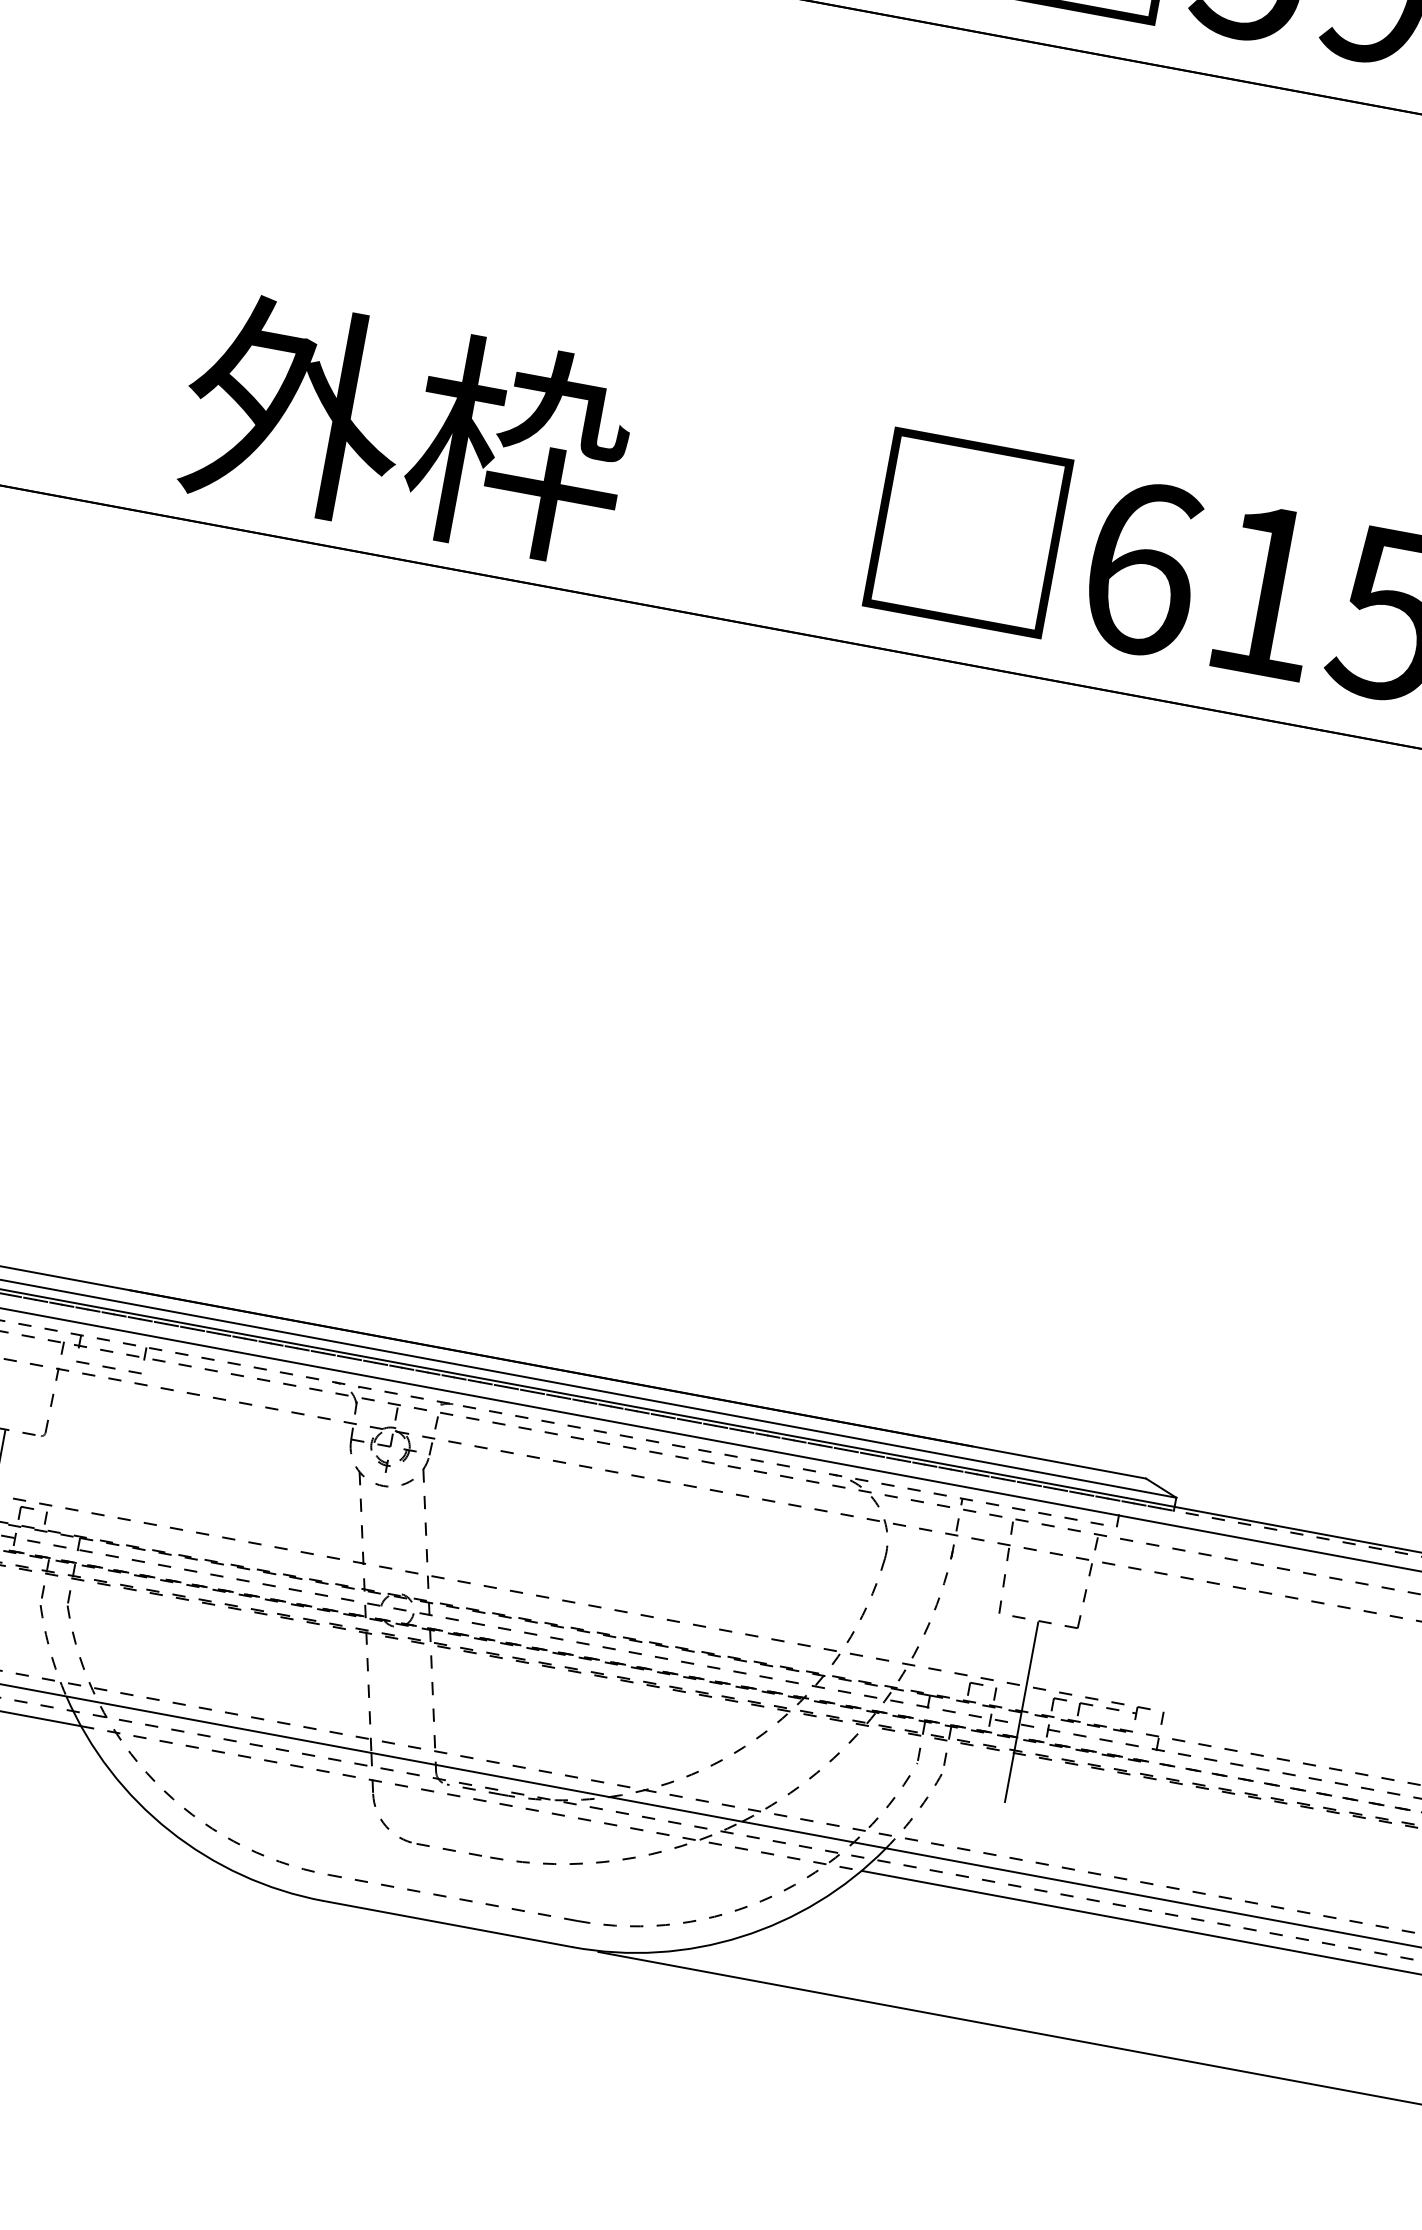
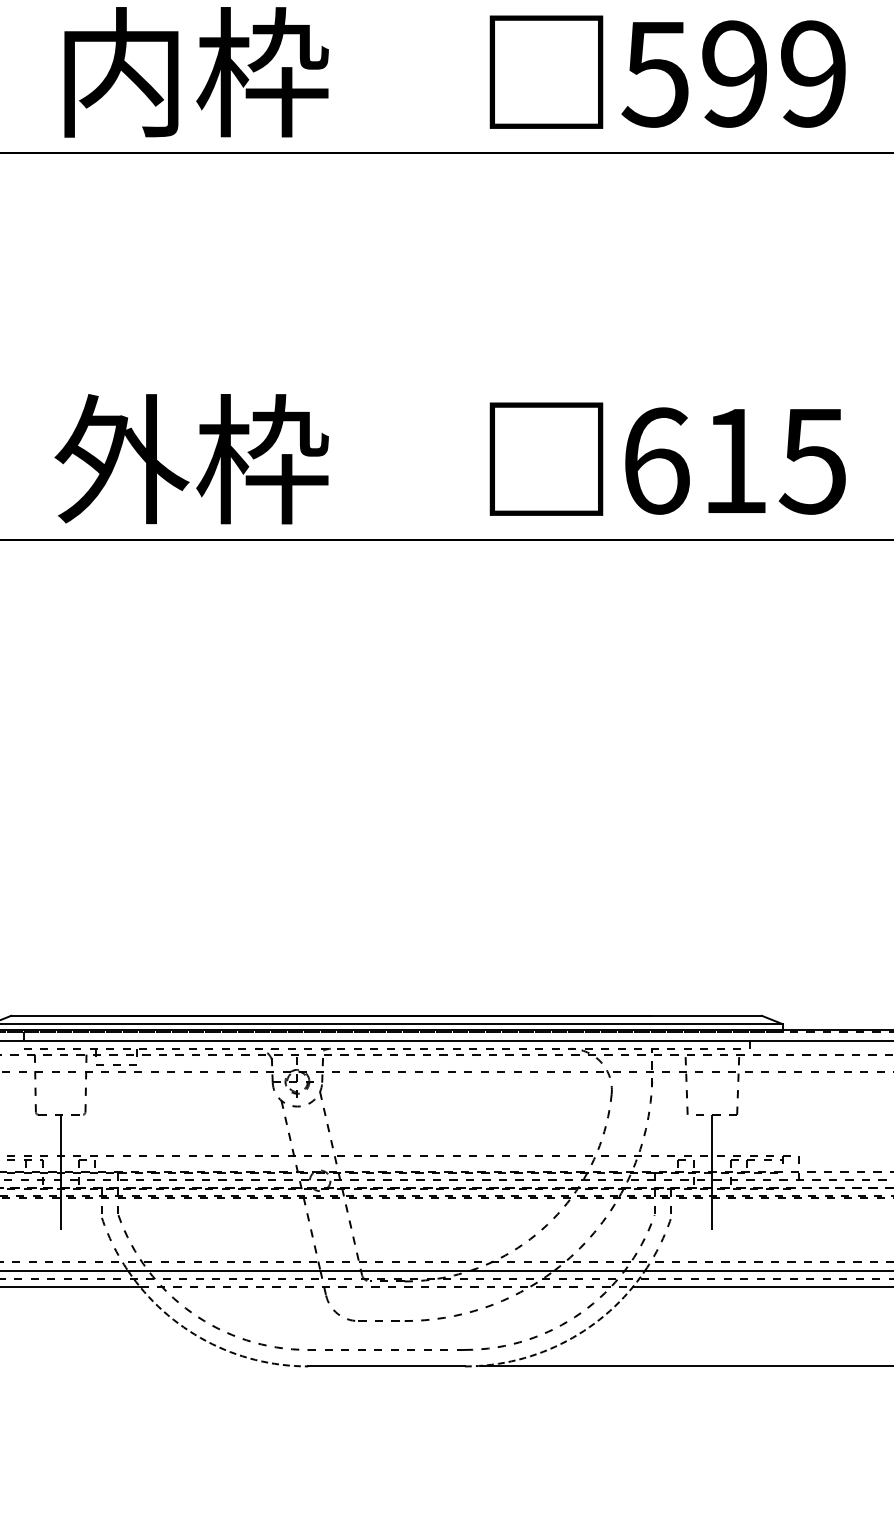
arc: (170, 1831) -> (206, 1341), solid -> dashed
arc: (740, 1937) -> (566, 1341), solid -> dashed

